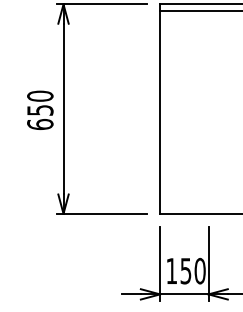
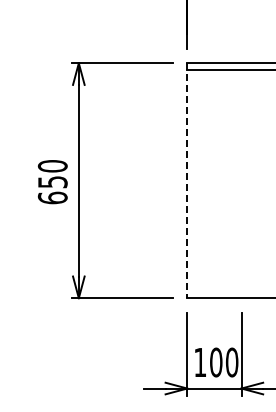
line: (160, 109) -> (187, 181), solid -> dashed
text: (186, 271) -> (216, 362), 150 -> 100

